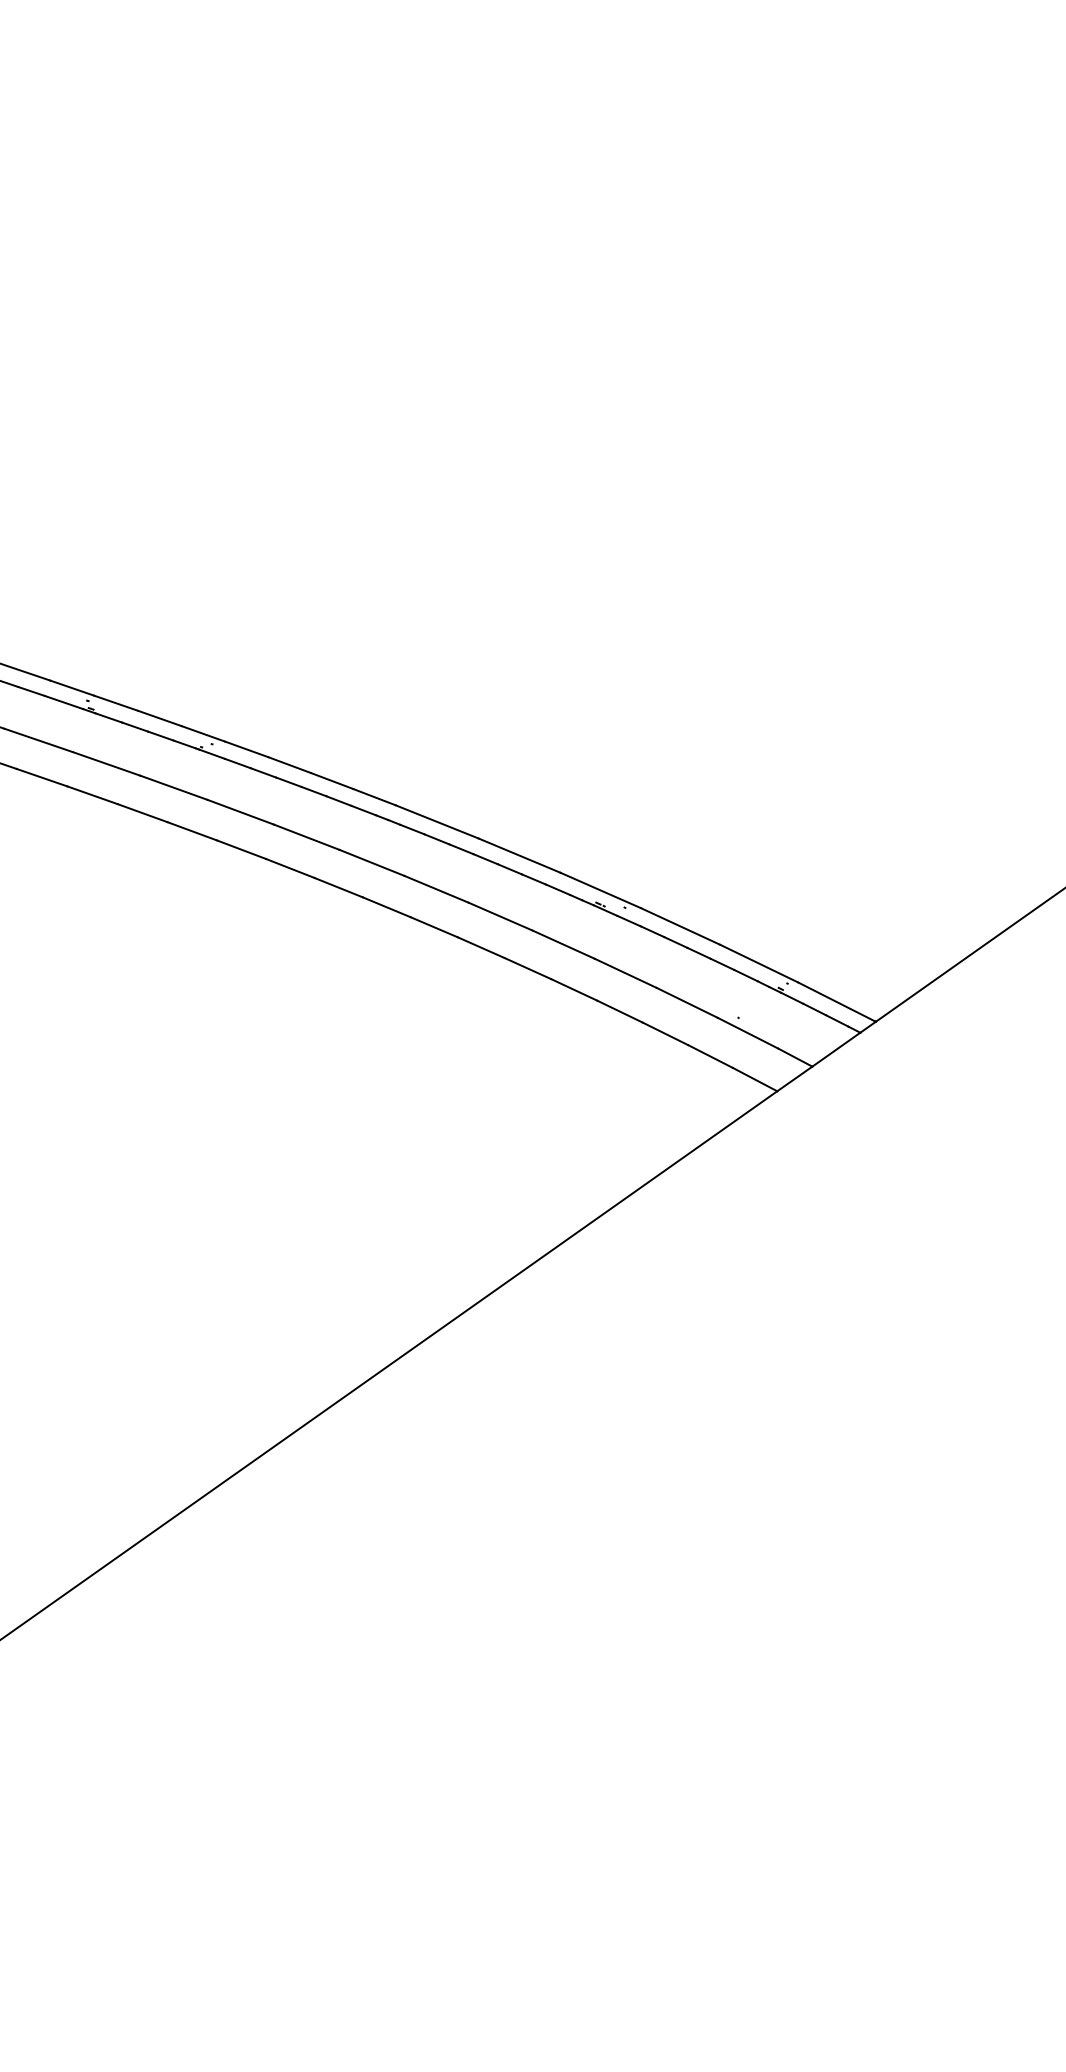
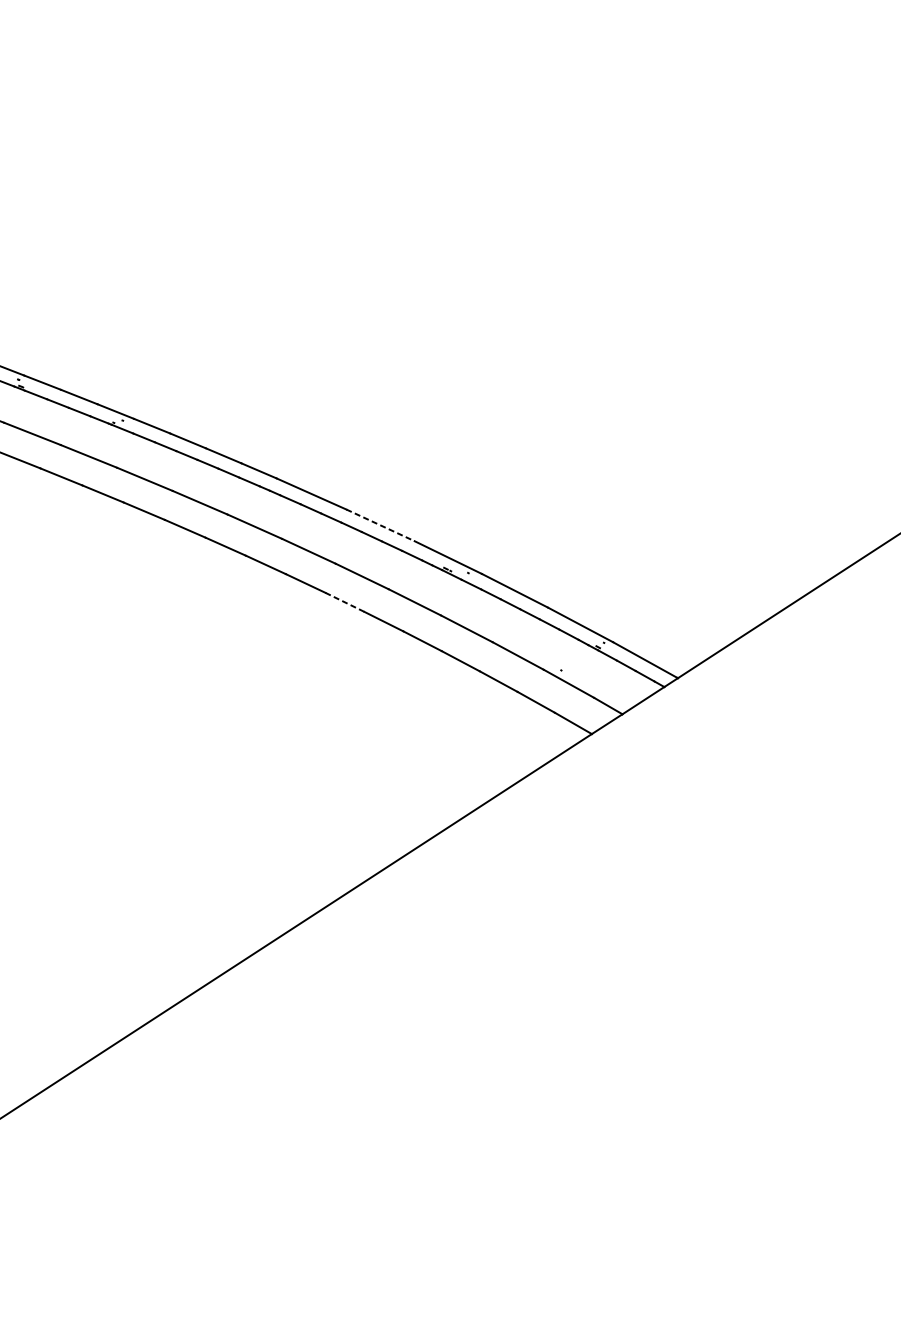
line: (520, 855) -> (381, 525), solid -> dashed
line: (481, 947) -> (345, 602), solid -> dashed

